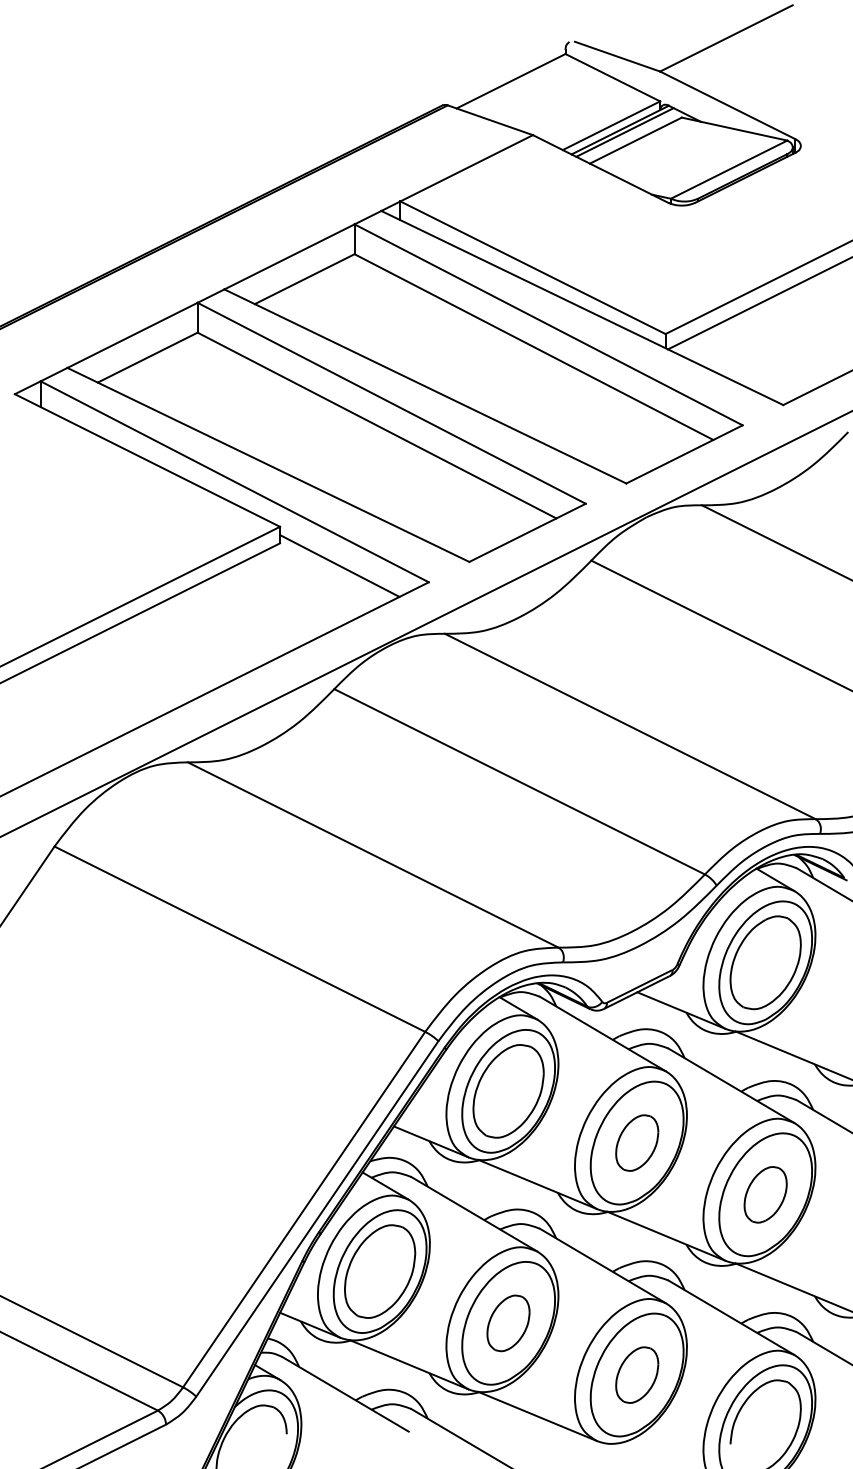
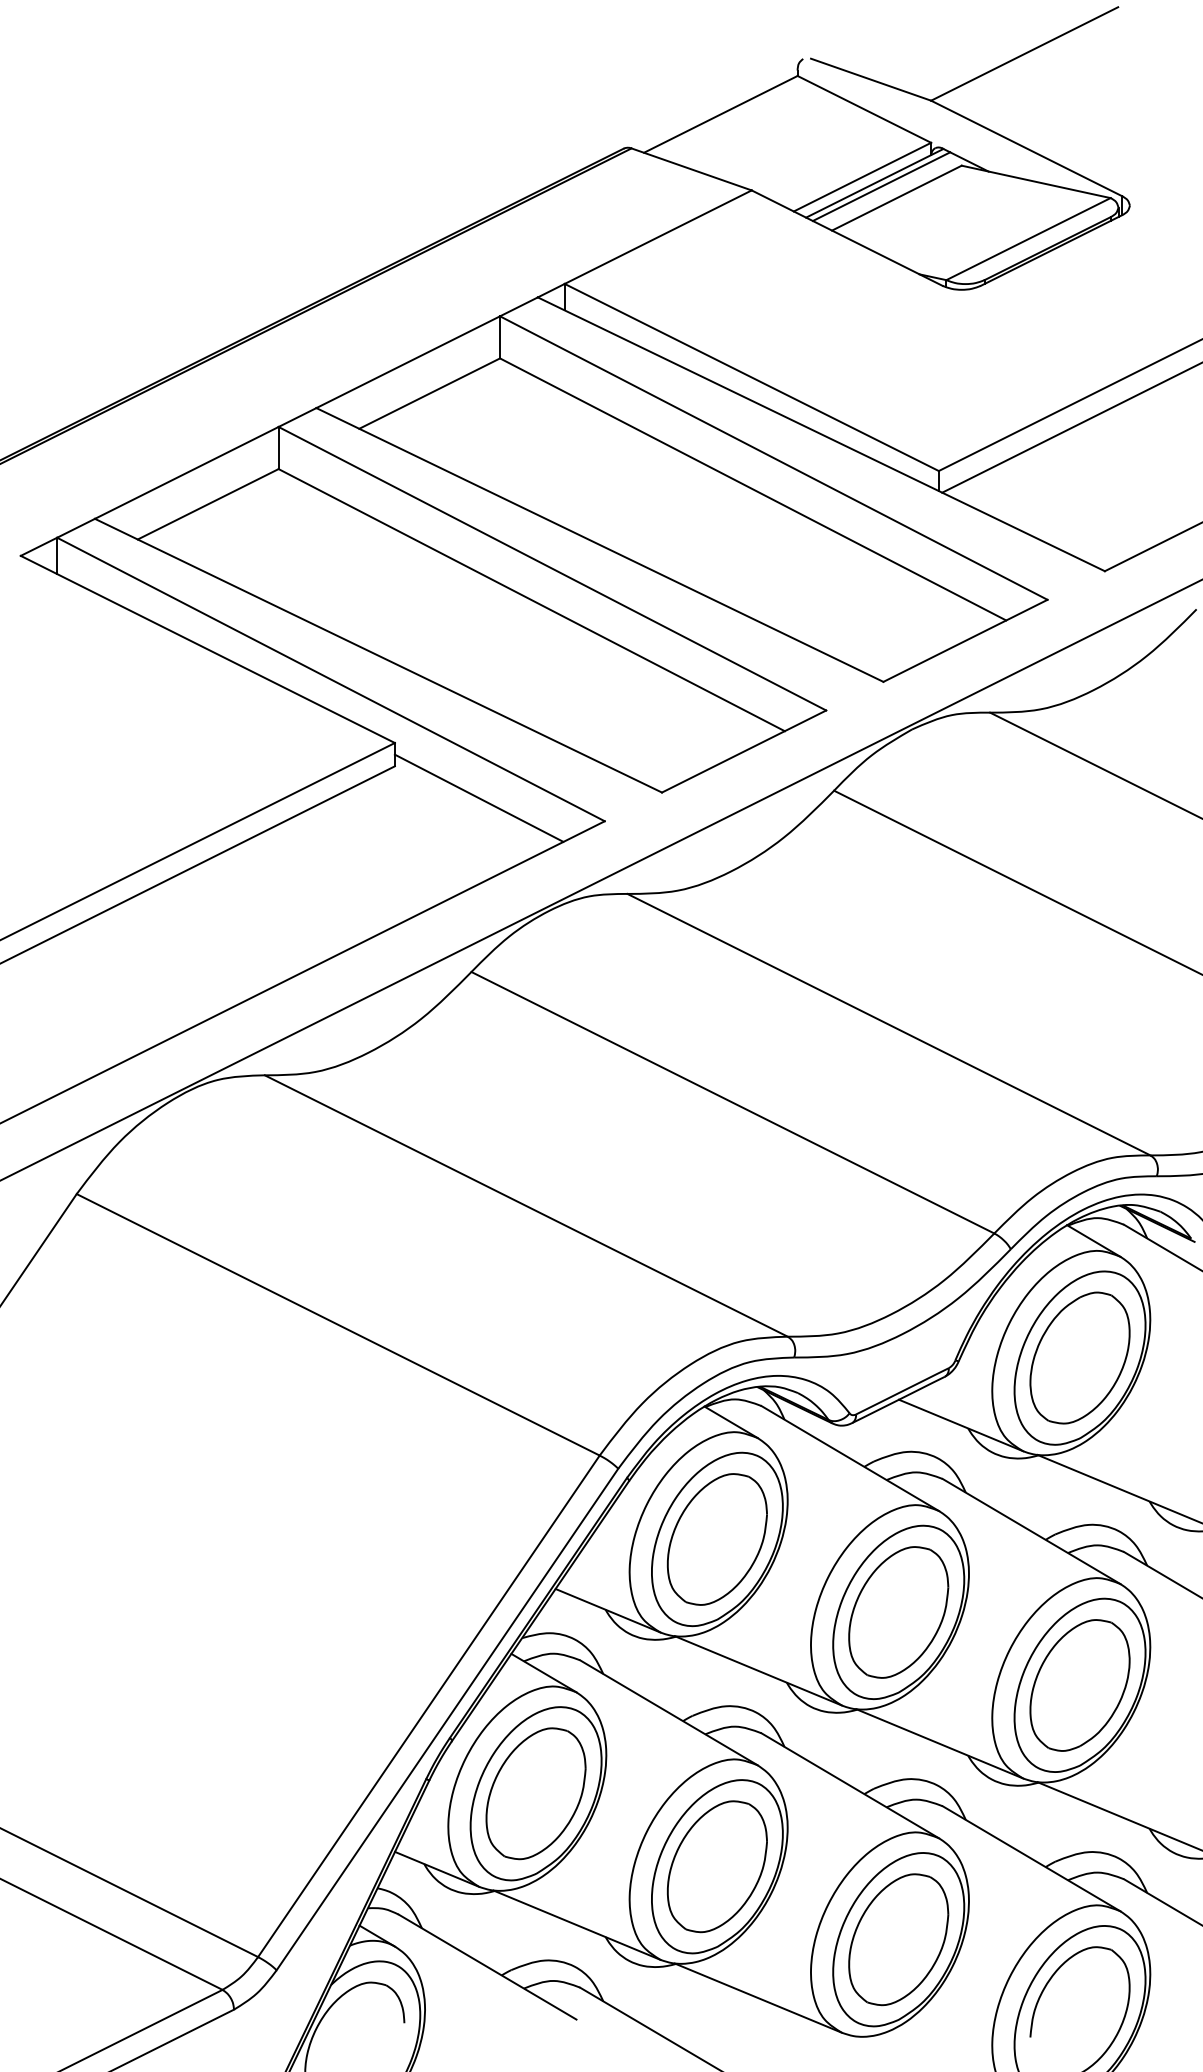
part: (637, 1143) -> (898, 1612), size x1.67
part: (765, 1194) -> (1079, 1685), size x1.67
part: (508, 1323) -> (716, 1866), size x1.67
part: (637, 1374) -> (898, 1939), size x1.67

